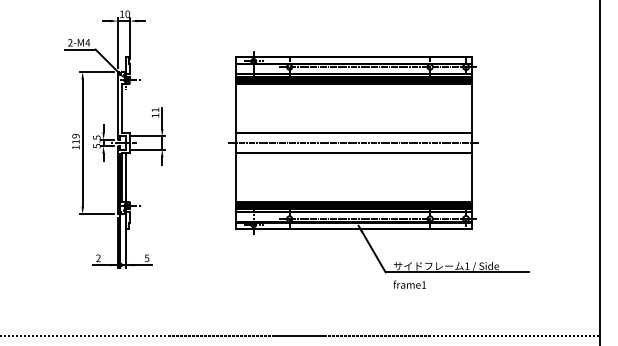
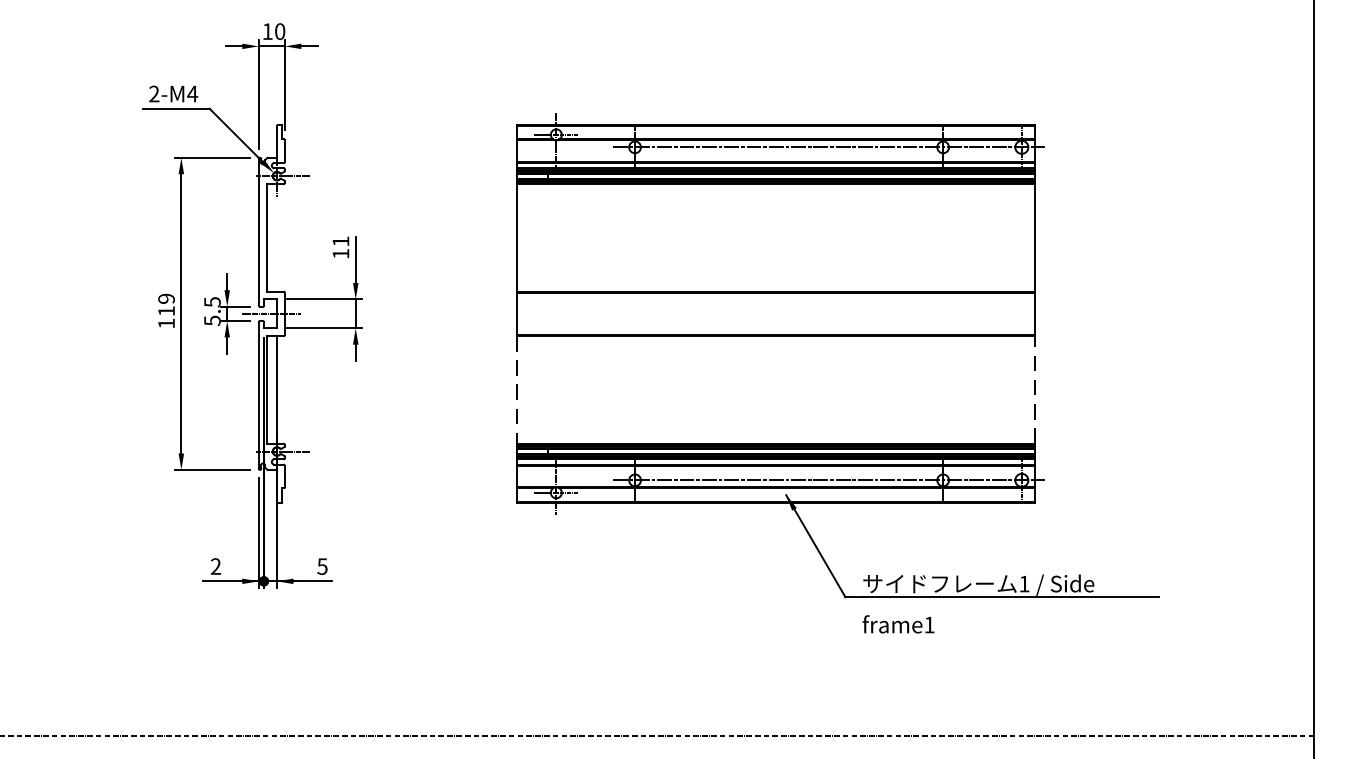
line: (353, 143) -> (775, 314), removed
line: (235, 177) -> (516, 389), solid -> dashed
line: (472, 177) -> (1035, 389), solid -> dashed

